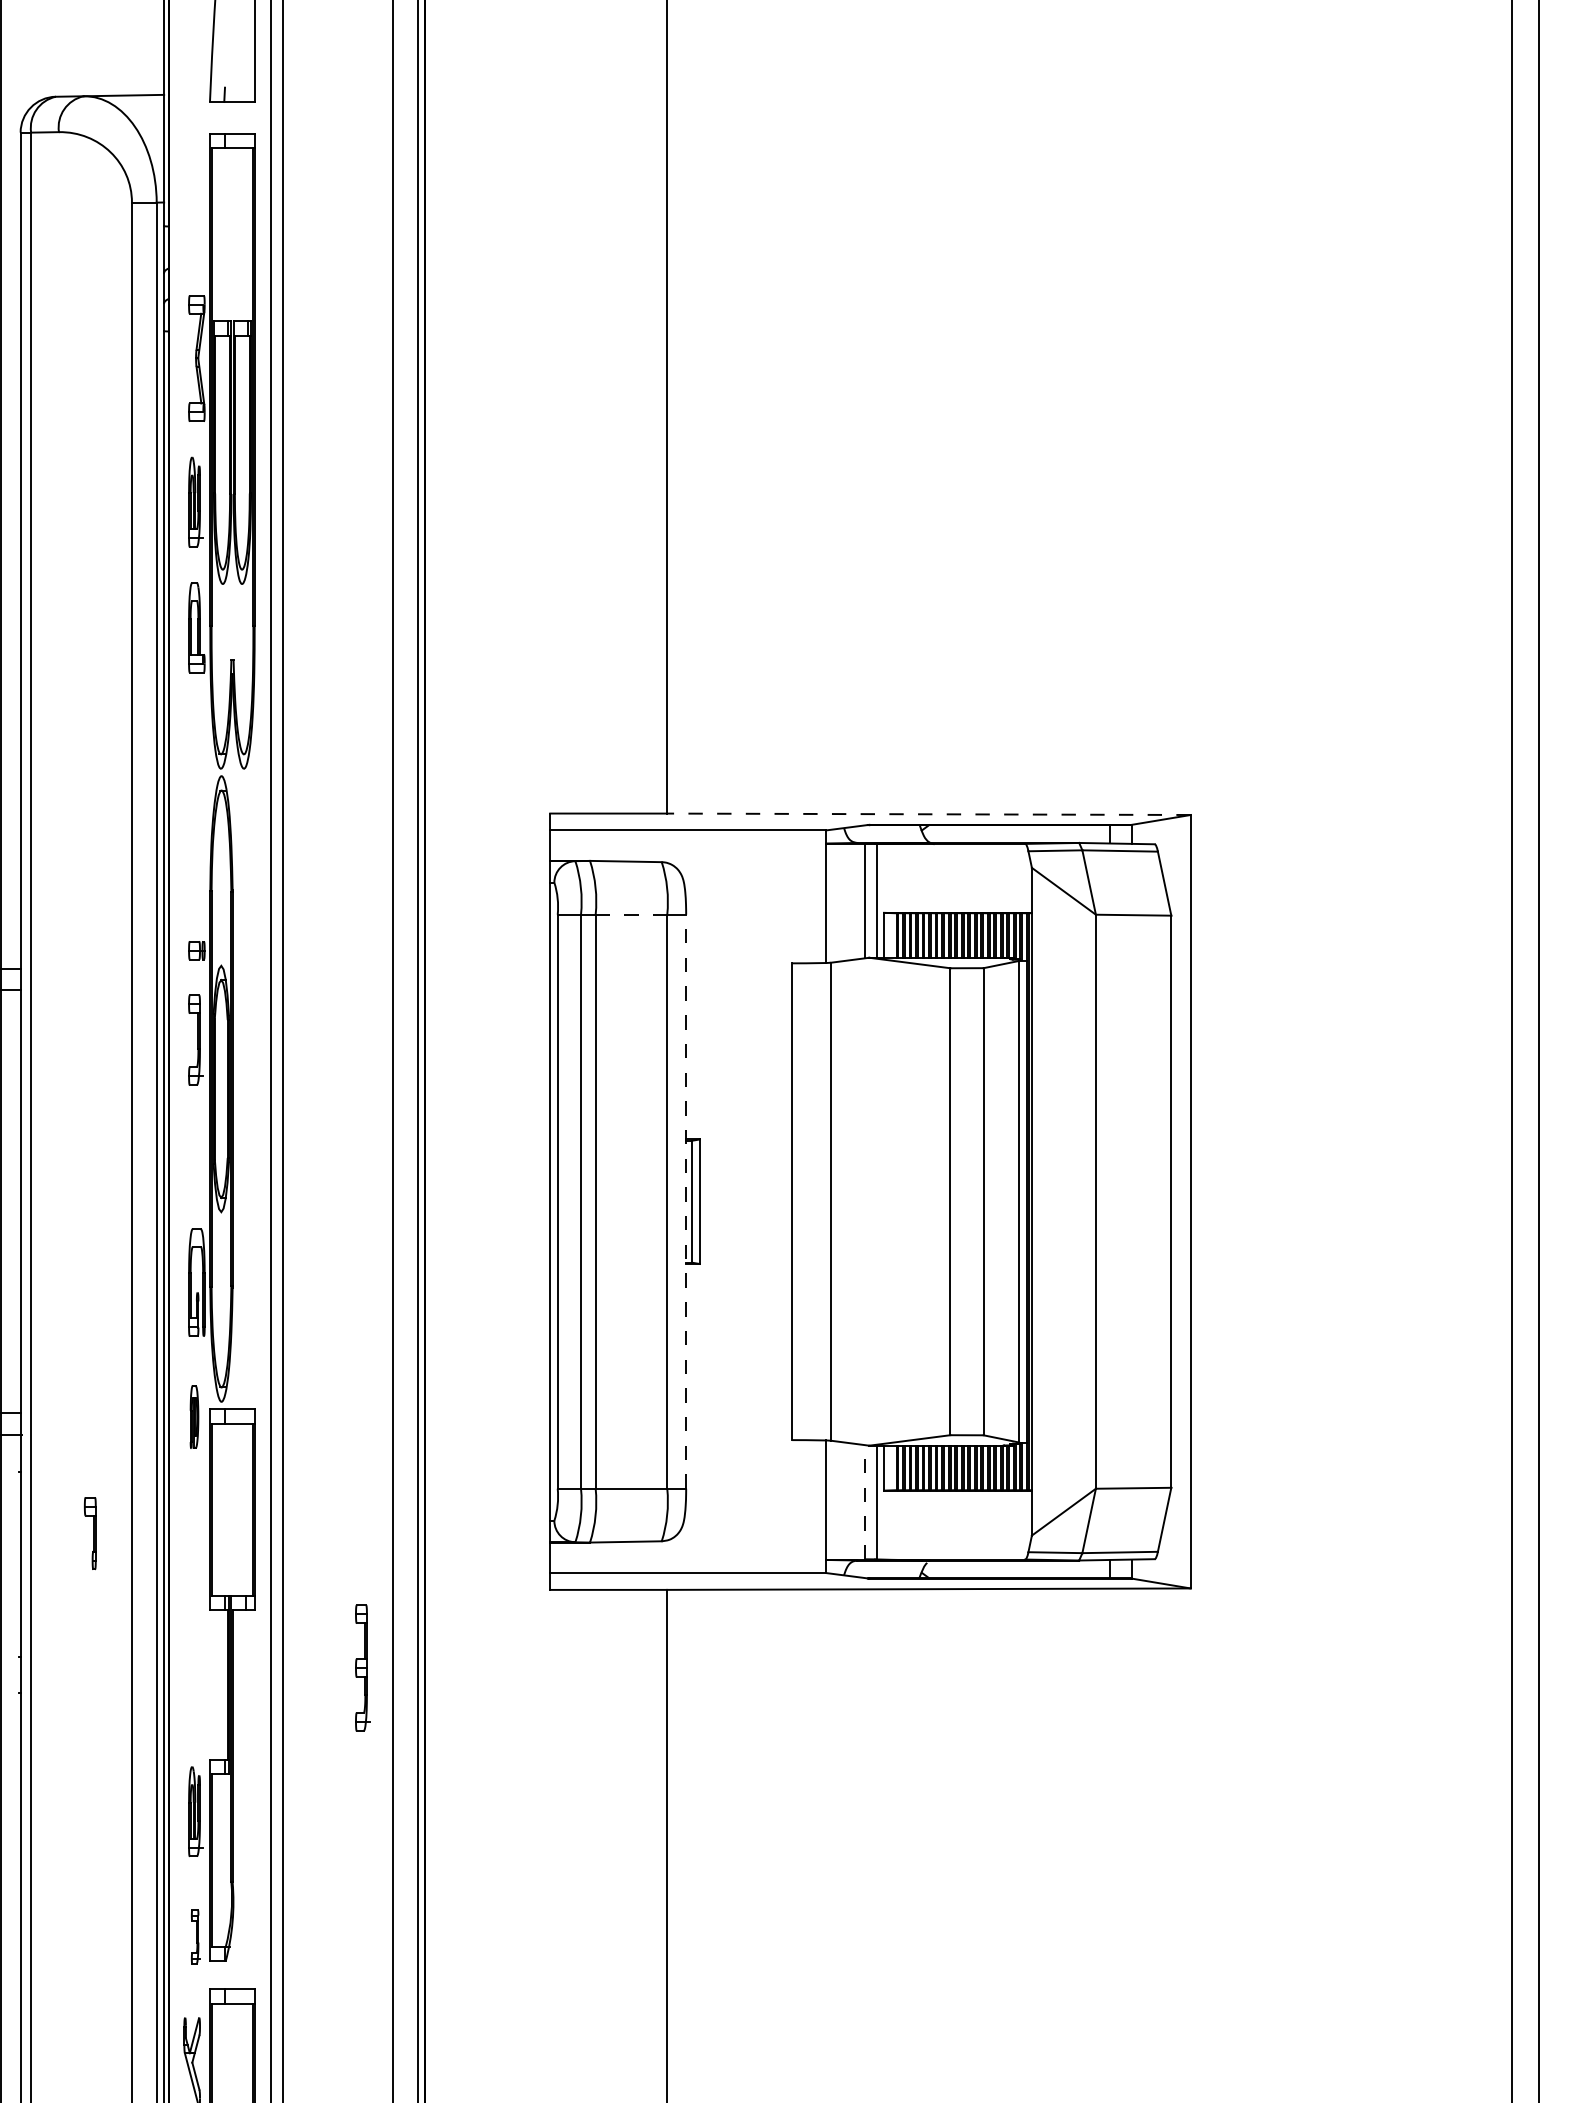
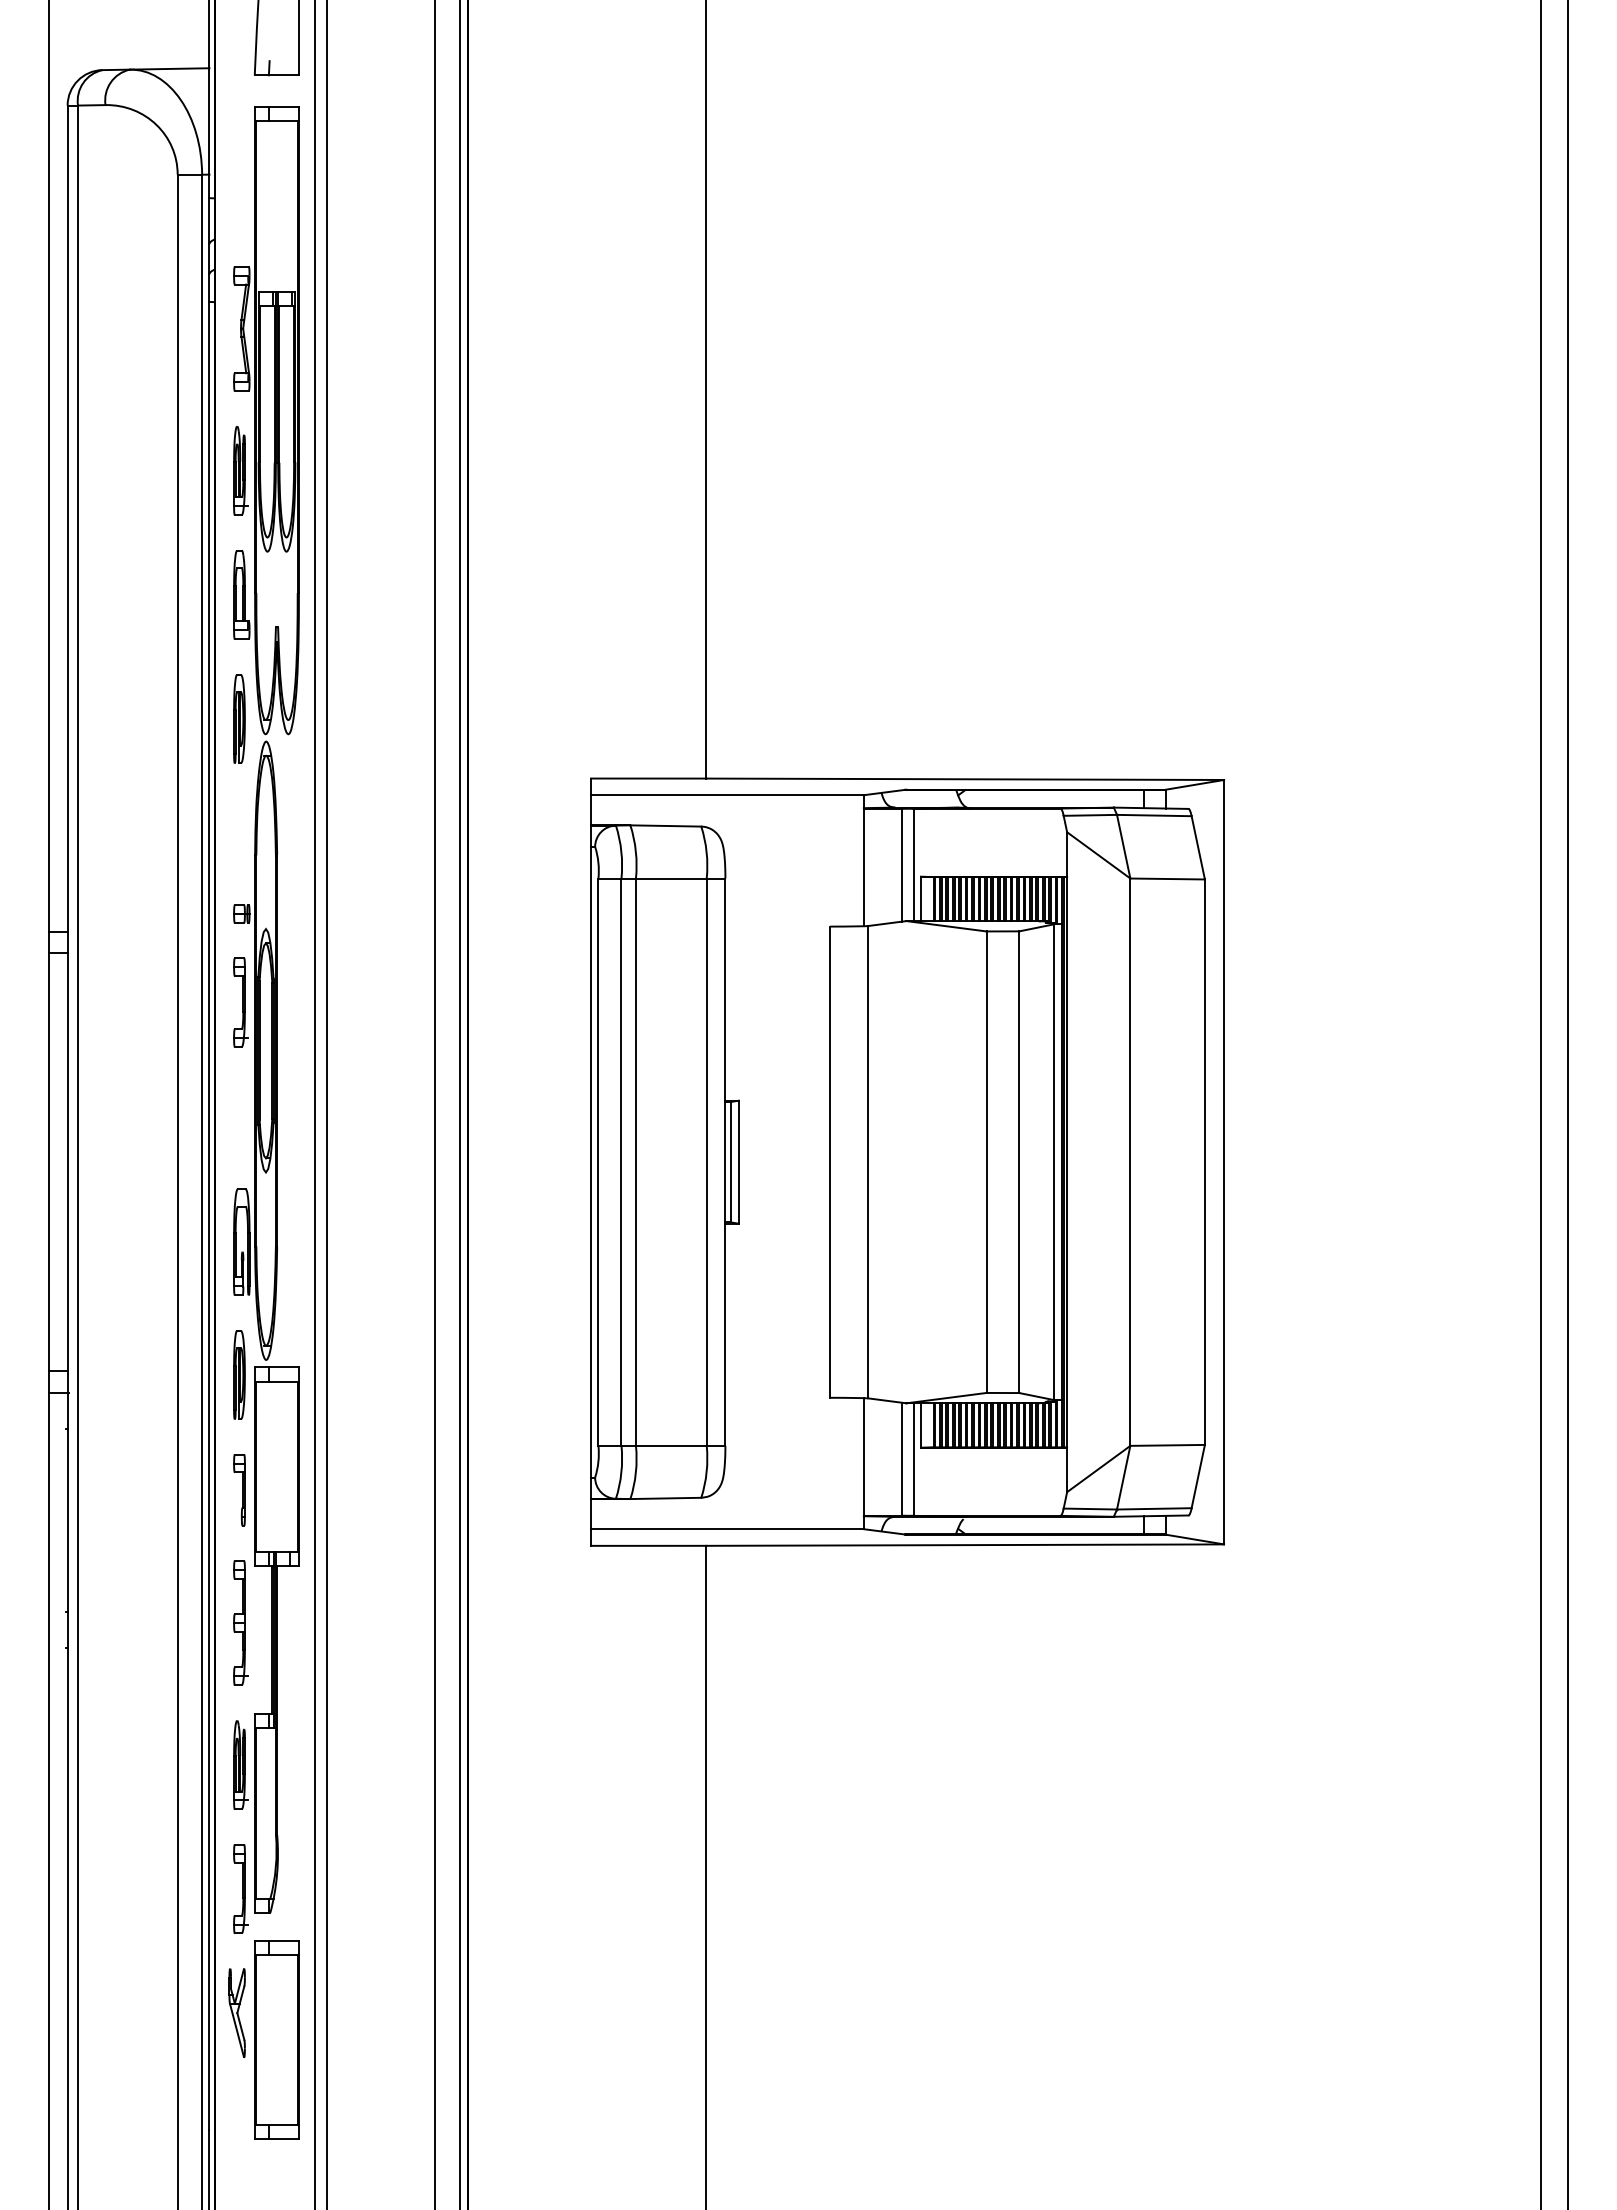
part: (194, 752) -> (239, 718), added
line: (929, 814) -> (965, 779), dashed -> solid
line: (630, 914) -> (670, 878), dashed -> solid
line: (686, 1202) -> (725, 1162), dashed -> solid
part: (194, 1416) -> (239, 1374), size x1.43
line: (865, 1502) -> (902, 1459), dashed -> solid
part: (90, 1533) -> (239, 1490), moved
part: (362, 1667) -> (240, 1622), moved
part: (195, 1936) -> (240, 1888), size x1.67

